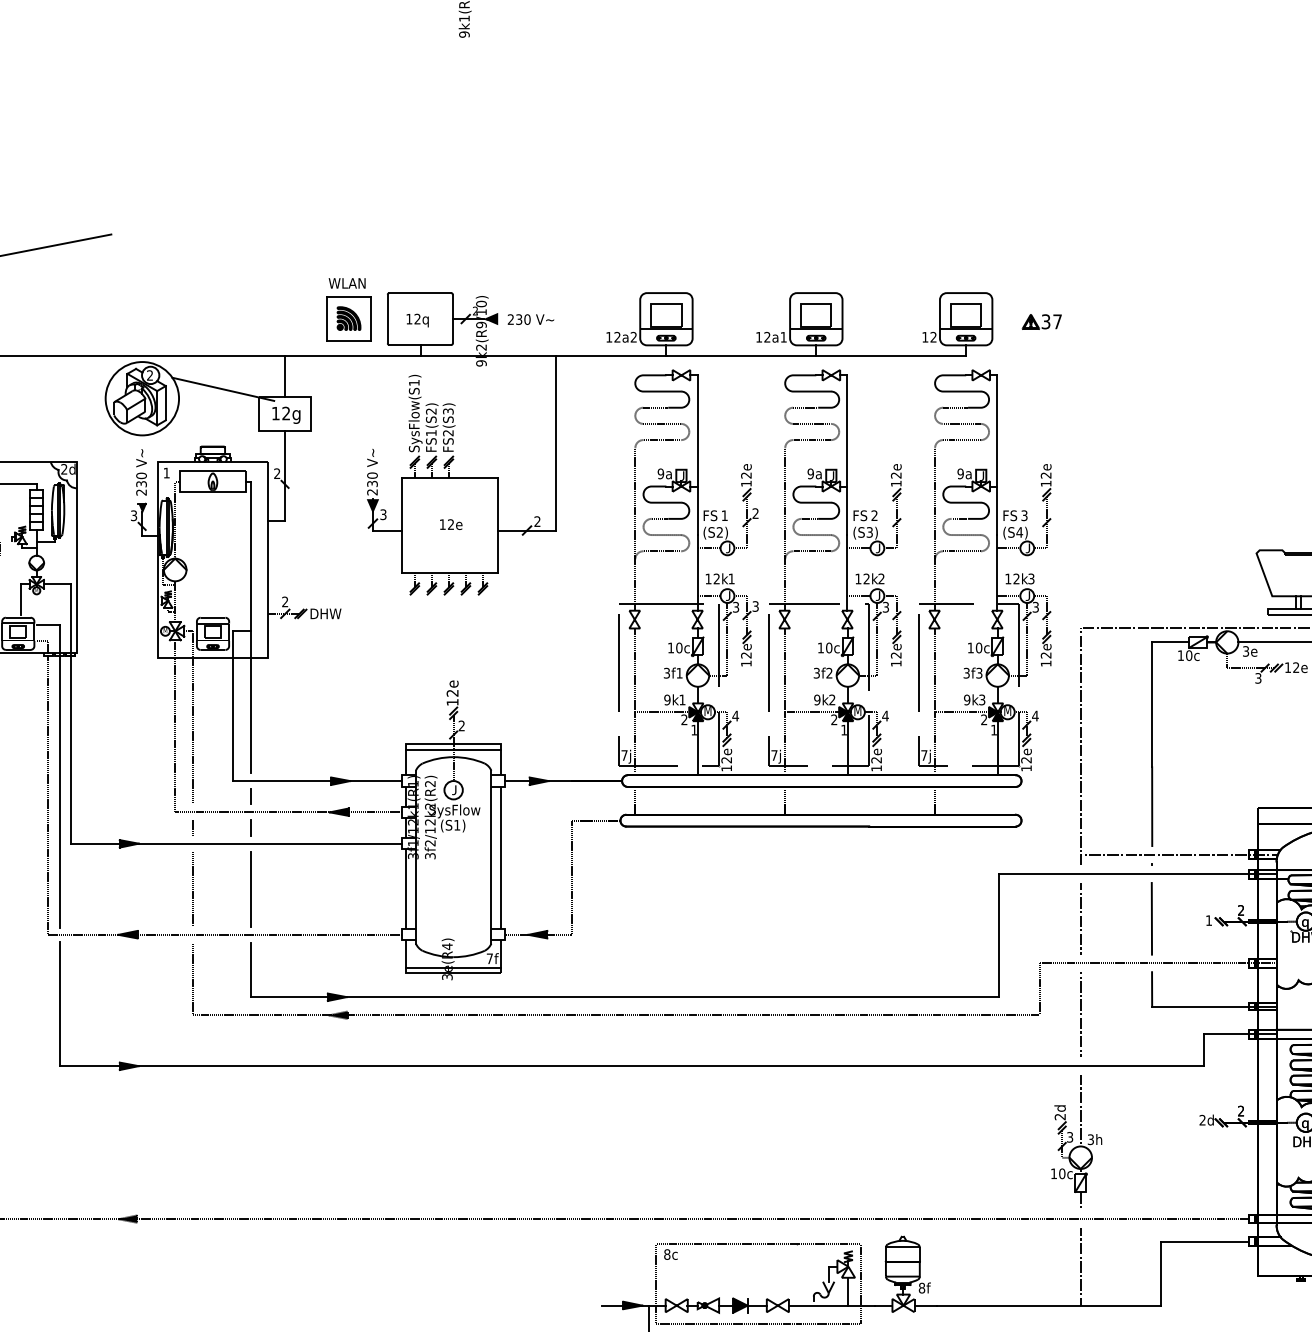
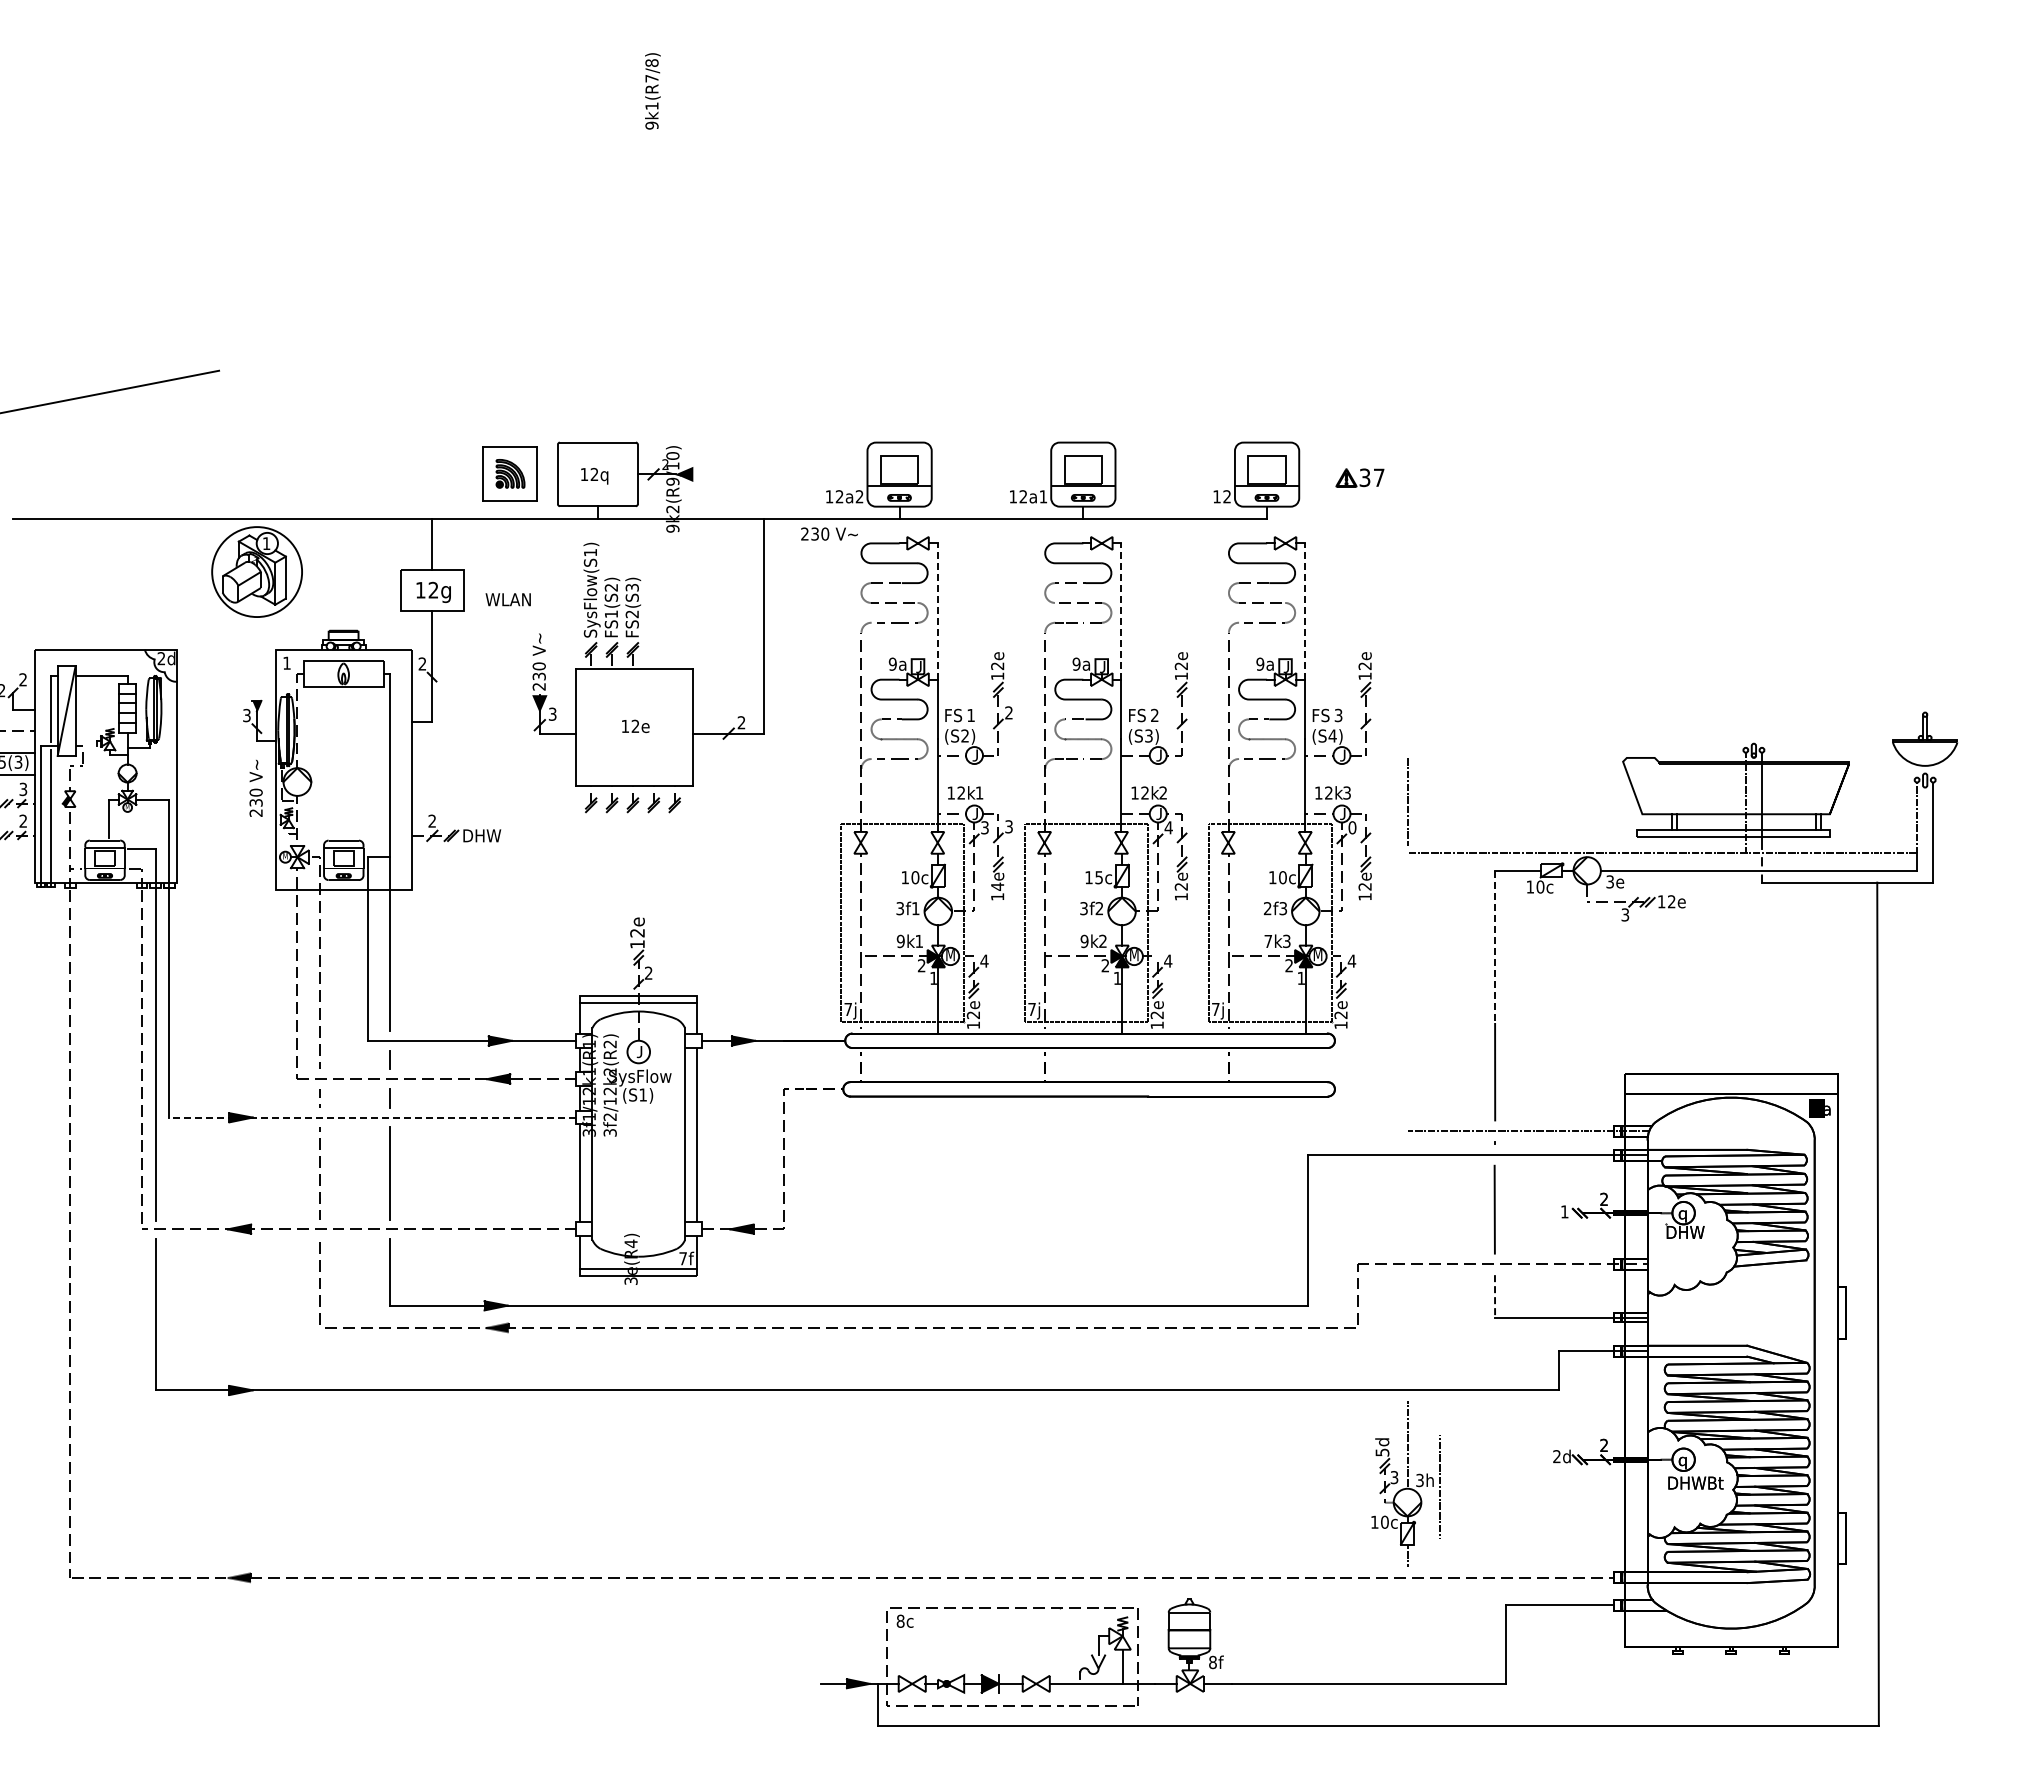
text: (346, 283) -> (507, 599), moved
text: (530, 319) -> (829, 533), moved
text: (149, 375) -> (266, 543), 2 -> 1
line: (223, 389) -> (356, 560), removed
line: (697, 430) -> (937, 611), solid -> dashed
line: (847, 430) -> (1121, 611), solid -> dashed
line: (997, 430) -> (1305, 611), solid -> dashed
text: (141, 471) -> (255, 787), moved
text: (885, 607) -> (1168, 827), 3 -> 4
text: (1035, 607) -> (1352, 827), 3 -> 0
text: (829, 647) -> (1099, 877), 10c -> 15c
text: (746, 655) -> (997, 886), 12e -> 14e
text: (966, 673) -> (1267, 908), 3f -> 2f
text: (967, 700) -> (1268, 941), 9k -> 7k
line: (1152, 704) -> (1495, 947), solid -> dashed
line: (1080, 745) -> (1407, 997), removed
line: (235, 843) -> (371, 1117), solid -> dashed
line: (1080, 918) -> (1407, 801), moved
line: (1152, 989) -> (1495, 1296), solid -> dashed
line: (1080, 1014) -> (1439, 1486), moved
text: (1060, 1116) -> (1382, 1452), 2d -> 5d
line: (1080, 1266) -> (1407, 1635), removed

